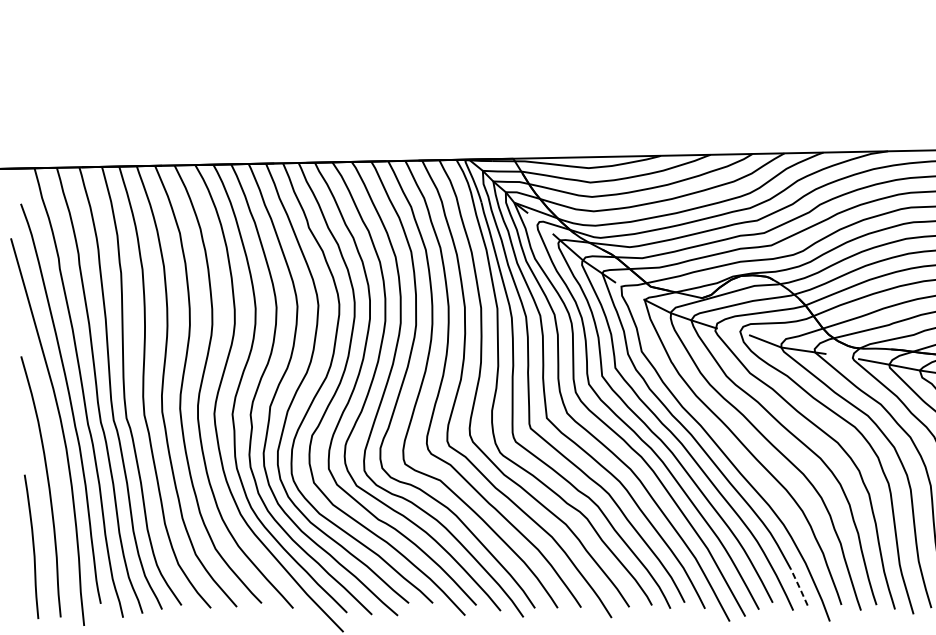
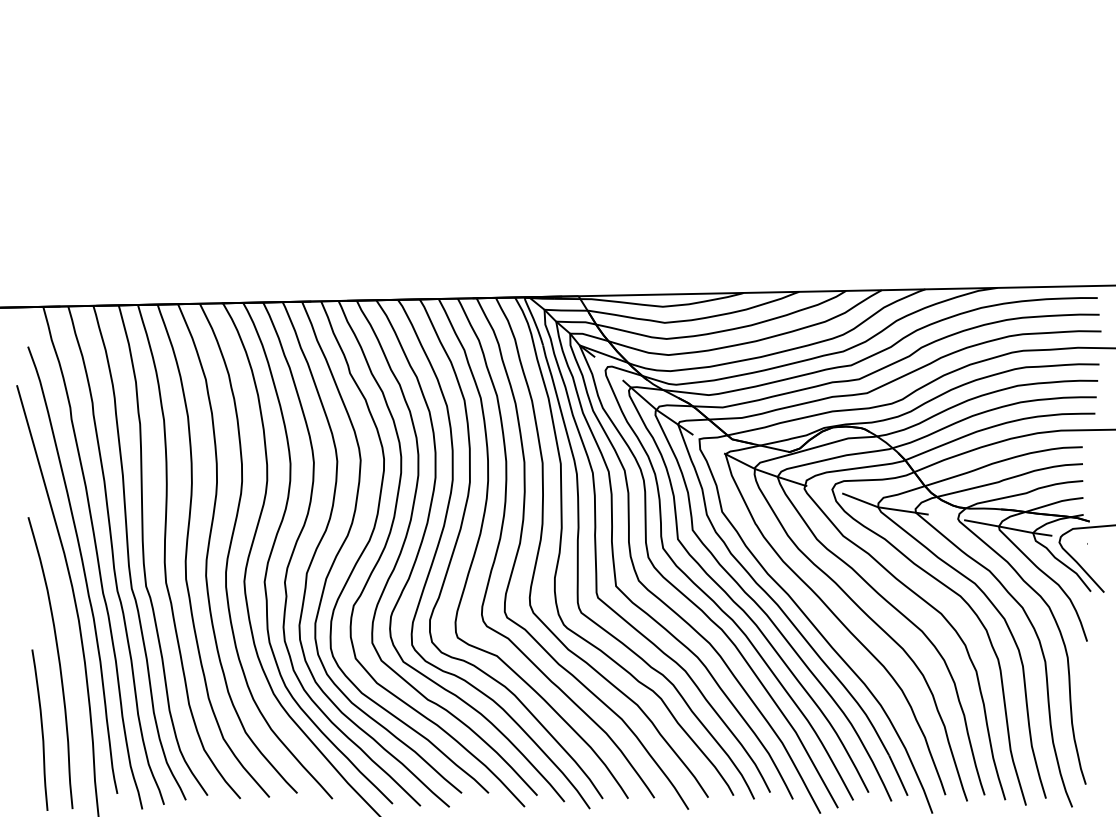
line: (799, 587) -> (898, 775), dashed -> solid

